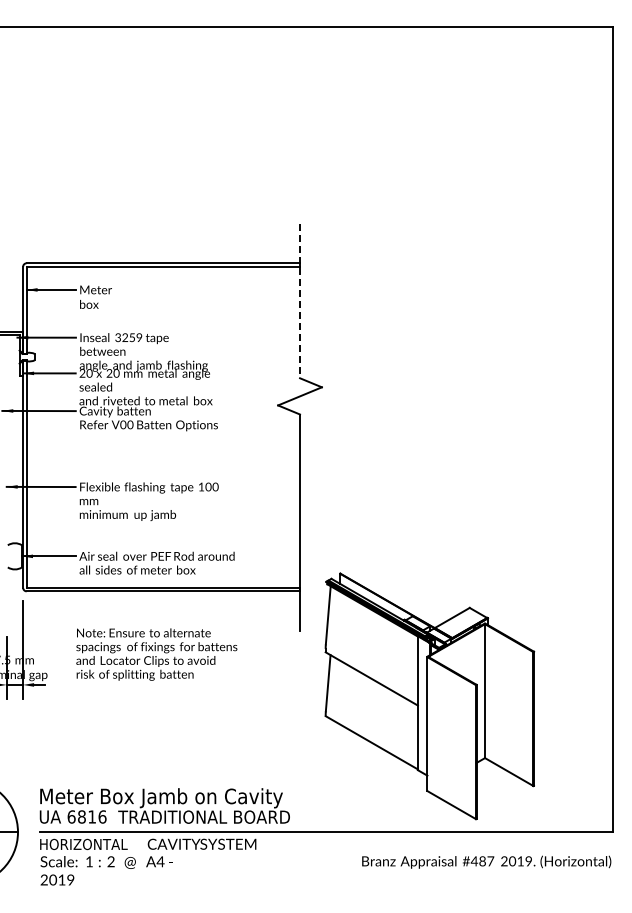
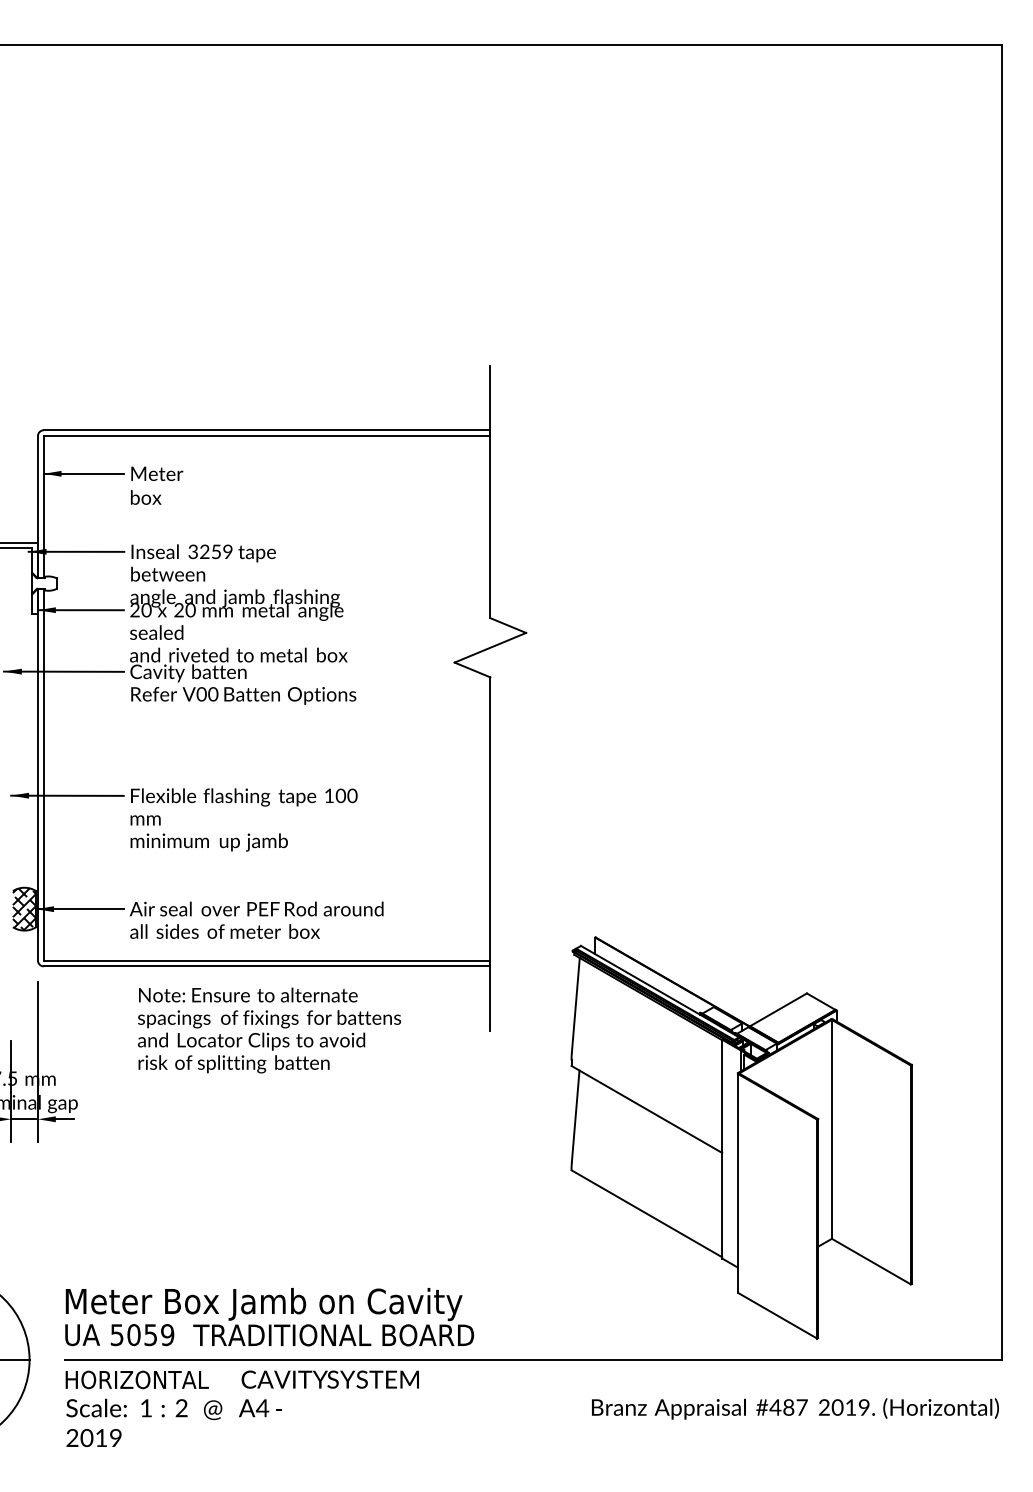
line: (300, 301) -> (491, 492), dashed -> solid
hatch: (14, 556) -> (23, 909), added
text: (156, 654) -> (268, 1030), moved
part: (429, 696) -> (741, 1138), moved
text: (86, 816) -> (141, 1334), 6816 -> 5059

